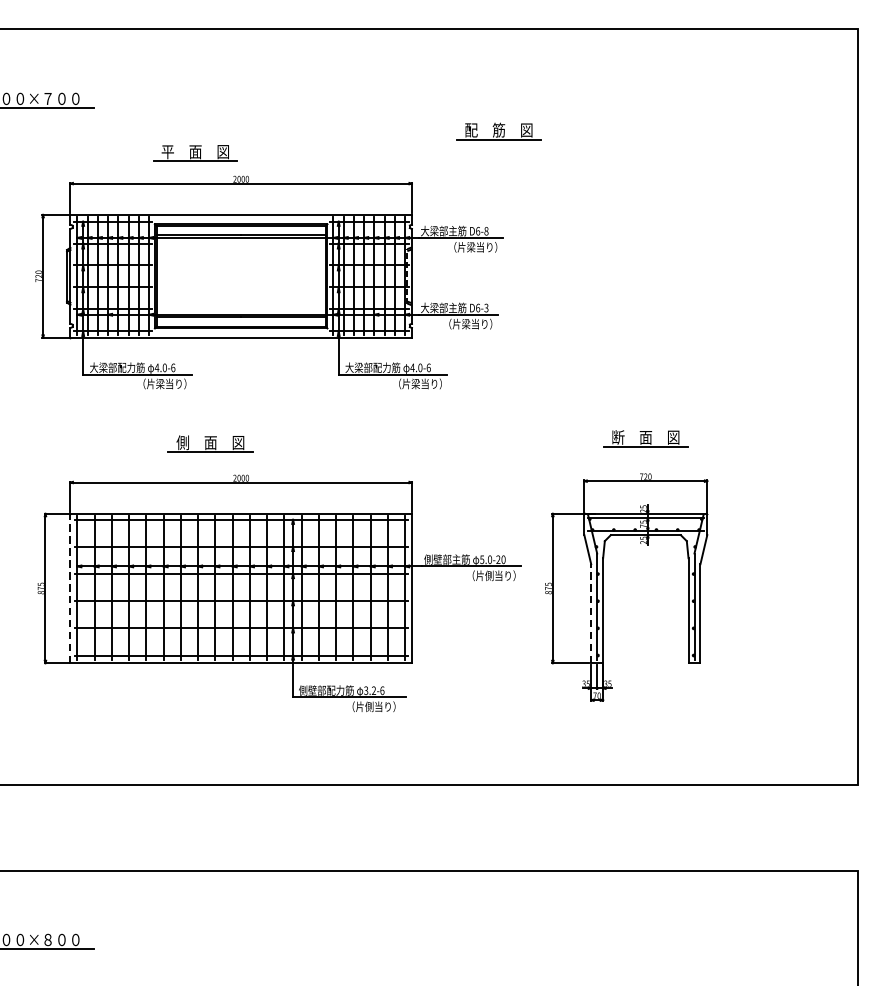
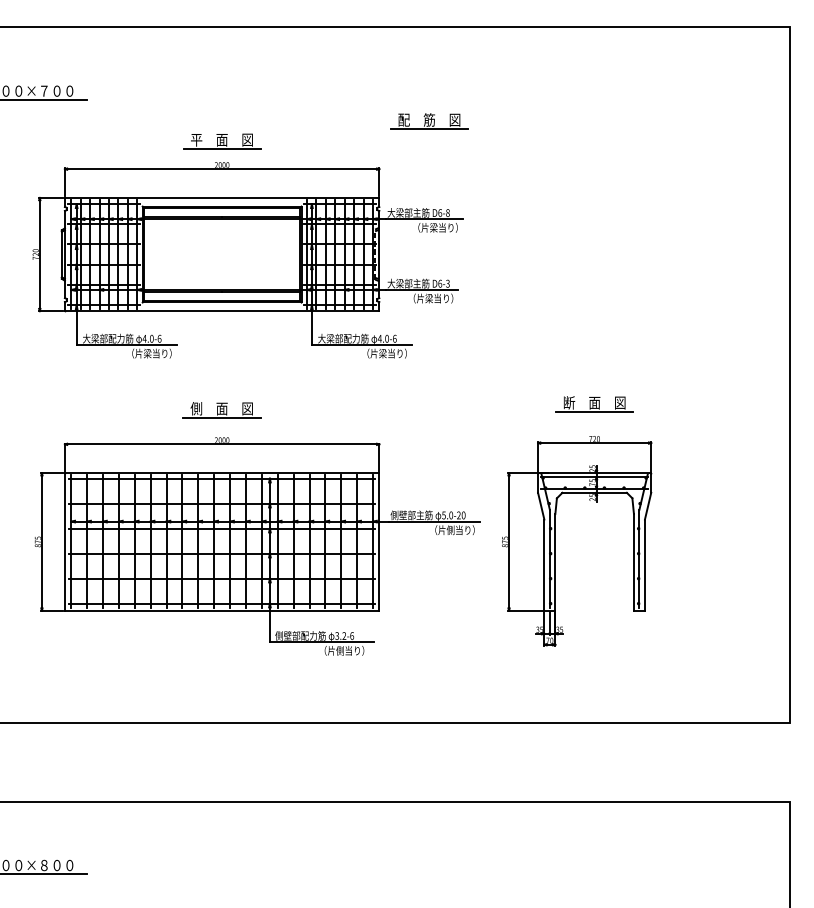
part: (499, 131) -> (429, 121), moved
part: (195, 153) -> (222, 141), moved
part: (210, 444) -> (221, 410), moved
line: (69, 588) -> (64, 541), dashed -> solid
line: (591, 614) -> (544, 565), dashed -> solid

